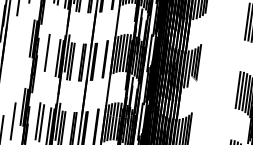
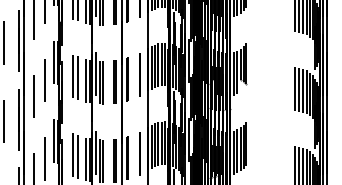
line: (22, 53) -> (45, 80), added
line: (50, 55) -> (77, 78), added
line: (10, 65) -> (33, 96), added

